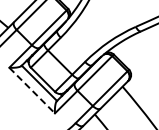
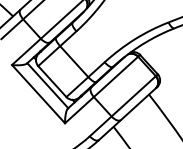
line: (32, 90) -> (38, 94), dashed -> solid

